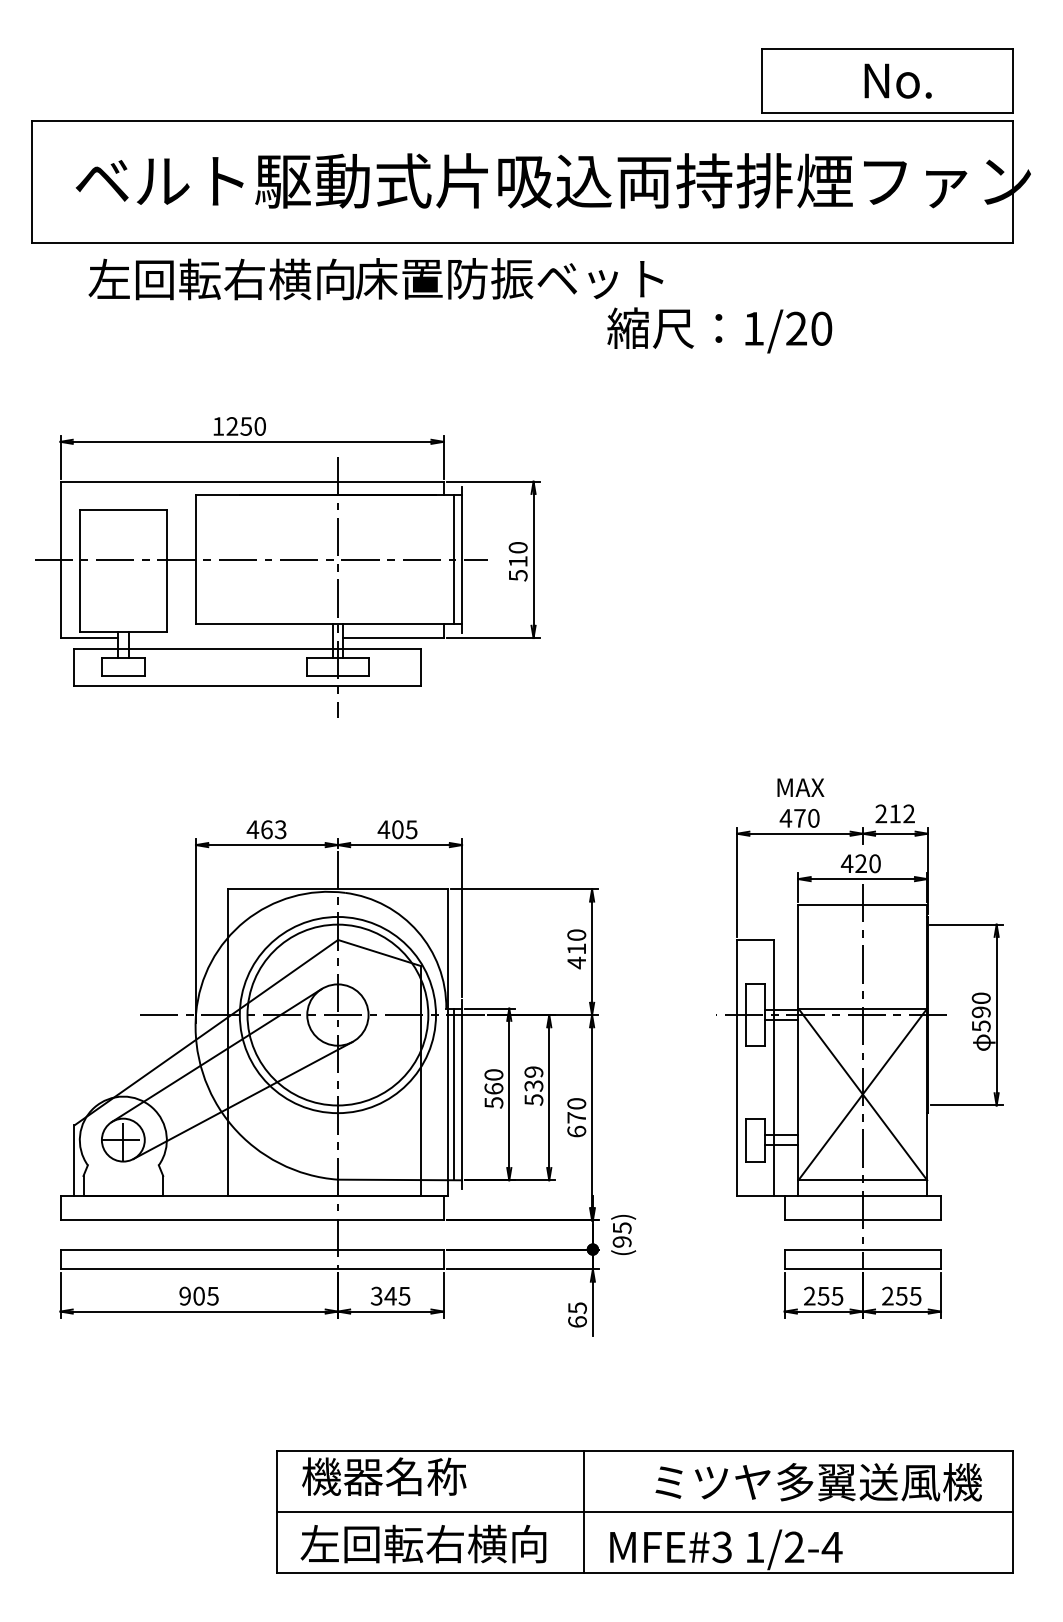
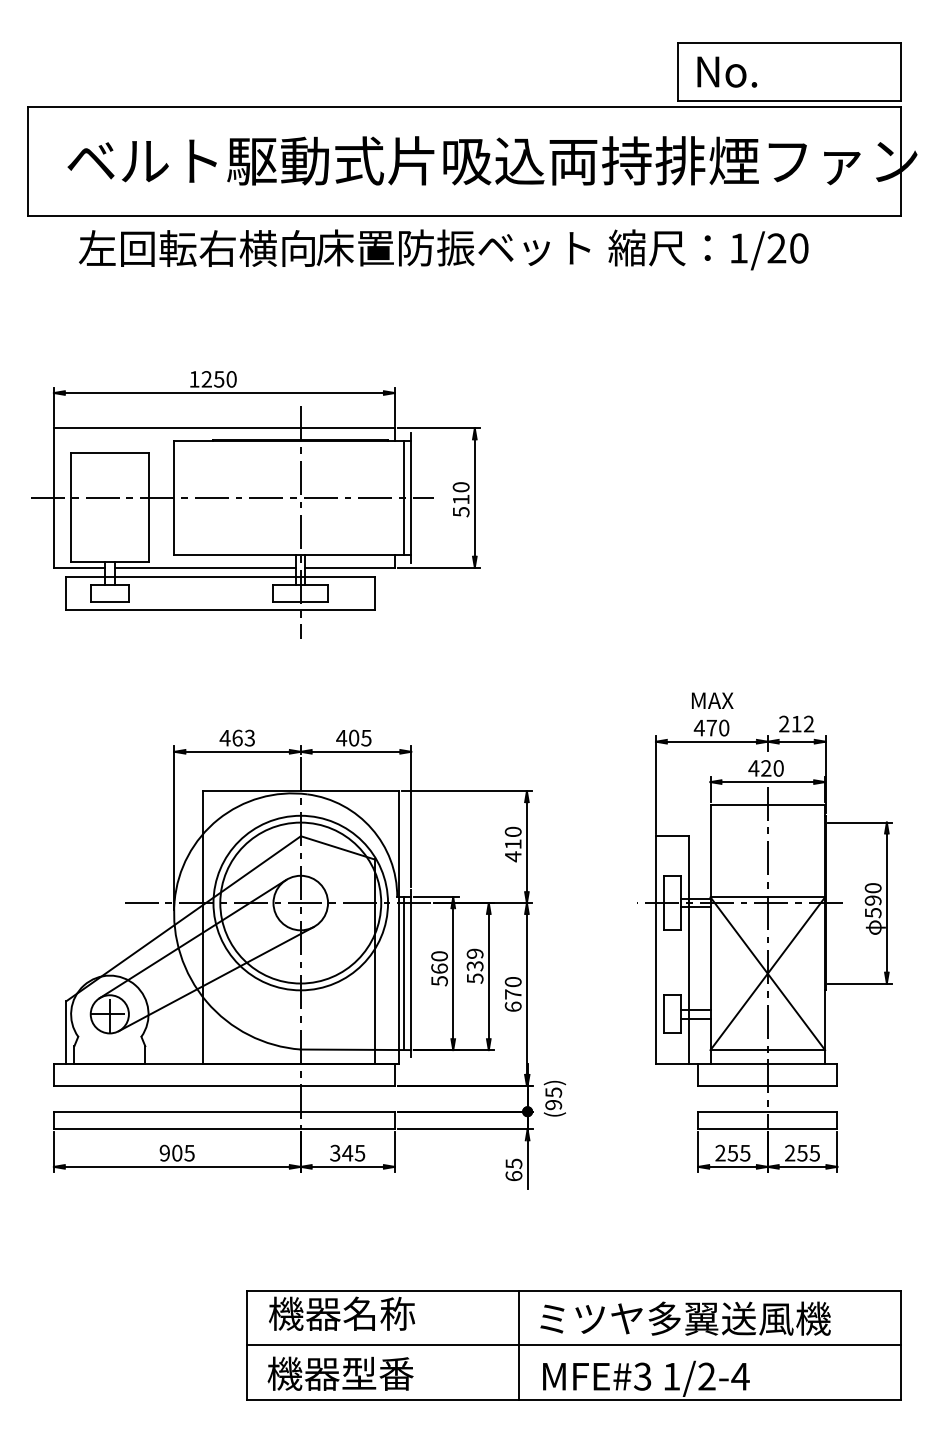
text: (898, 80) -> (727, 71), moved
text: (719, 329) -> (708, 249), moved
line: (230, 637) -> (205, 567), added
text: (818, 1481) -> (685, 1318), moved
text: (423, 1543) -> (376, 1373), 左回転右横向 -> 機器型番

